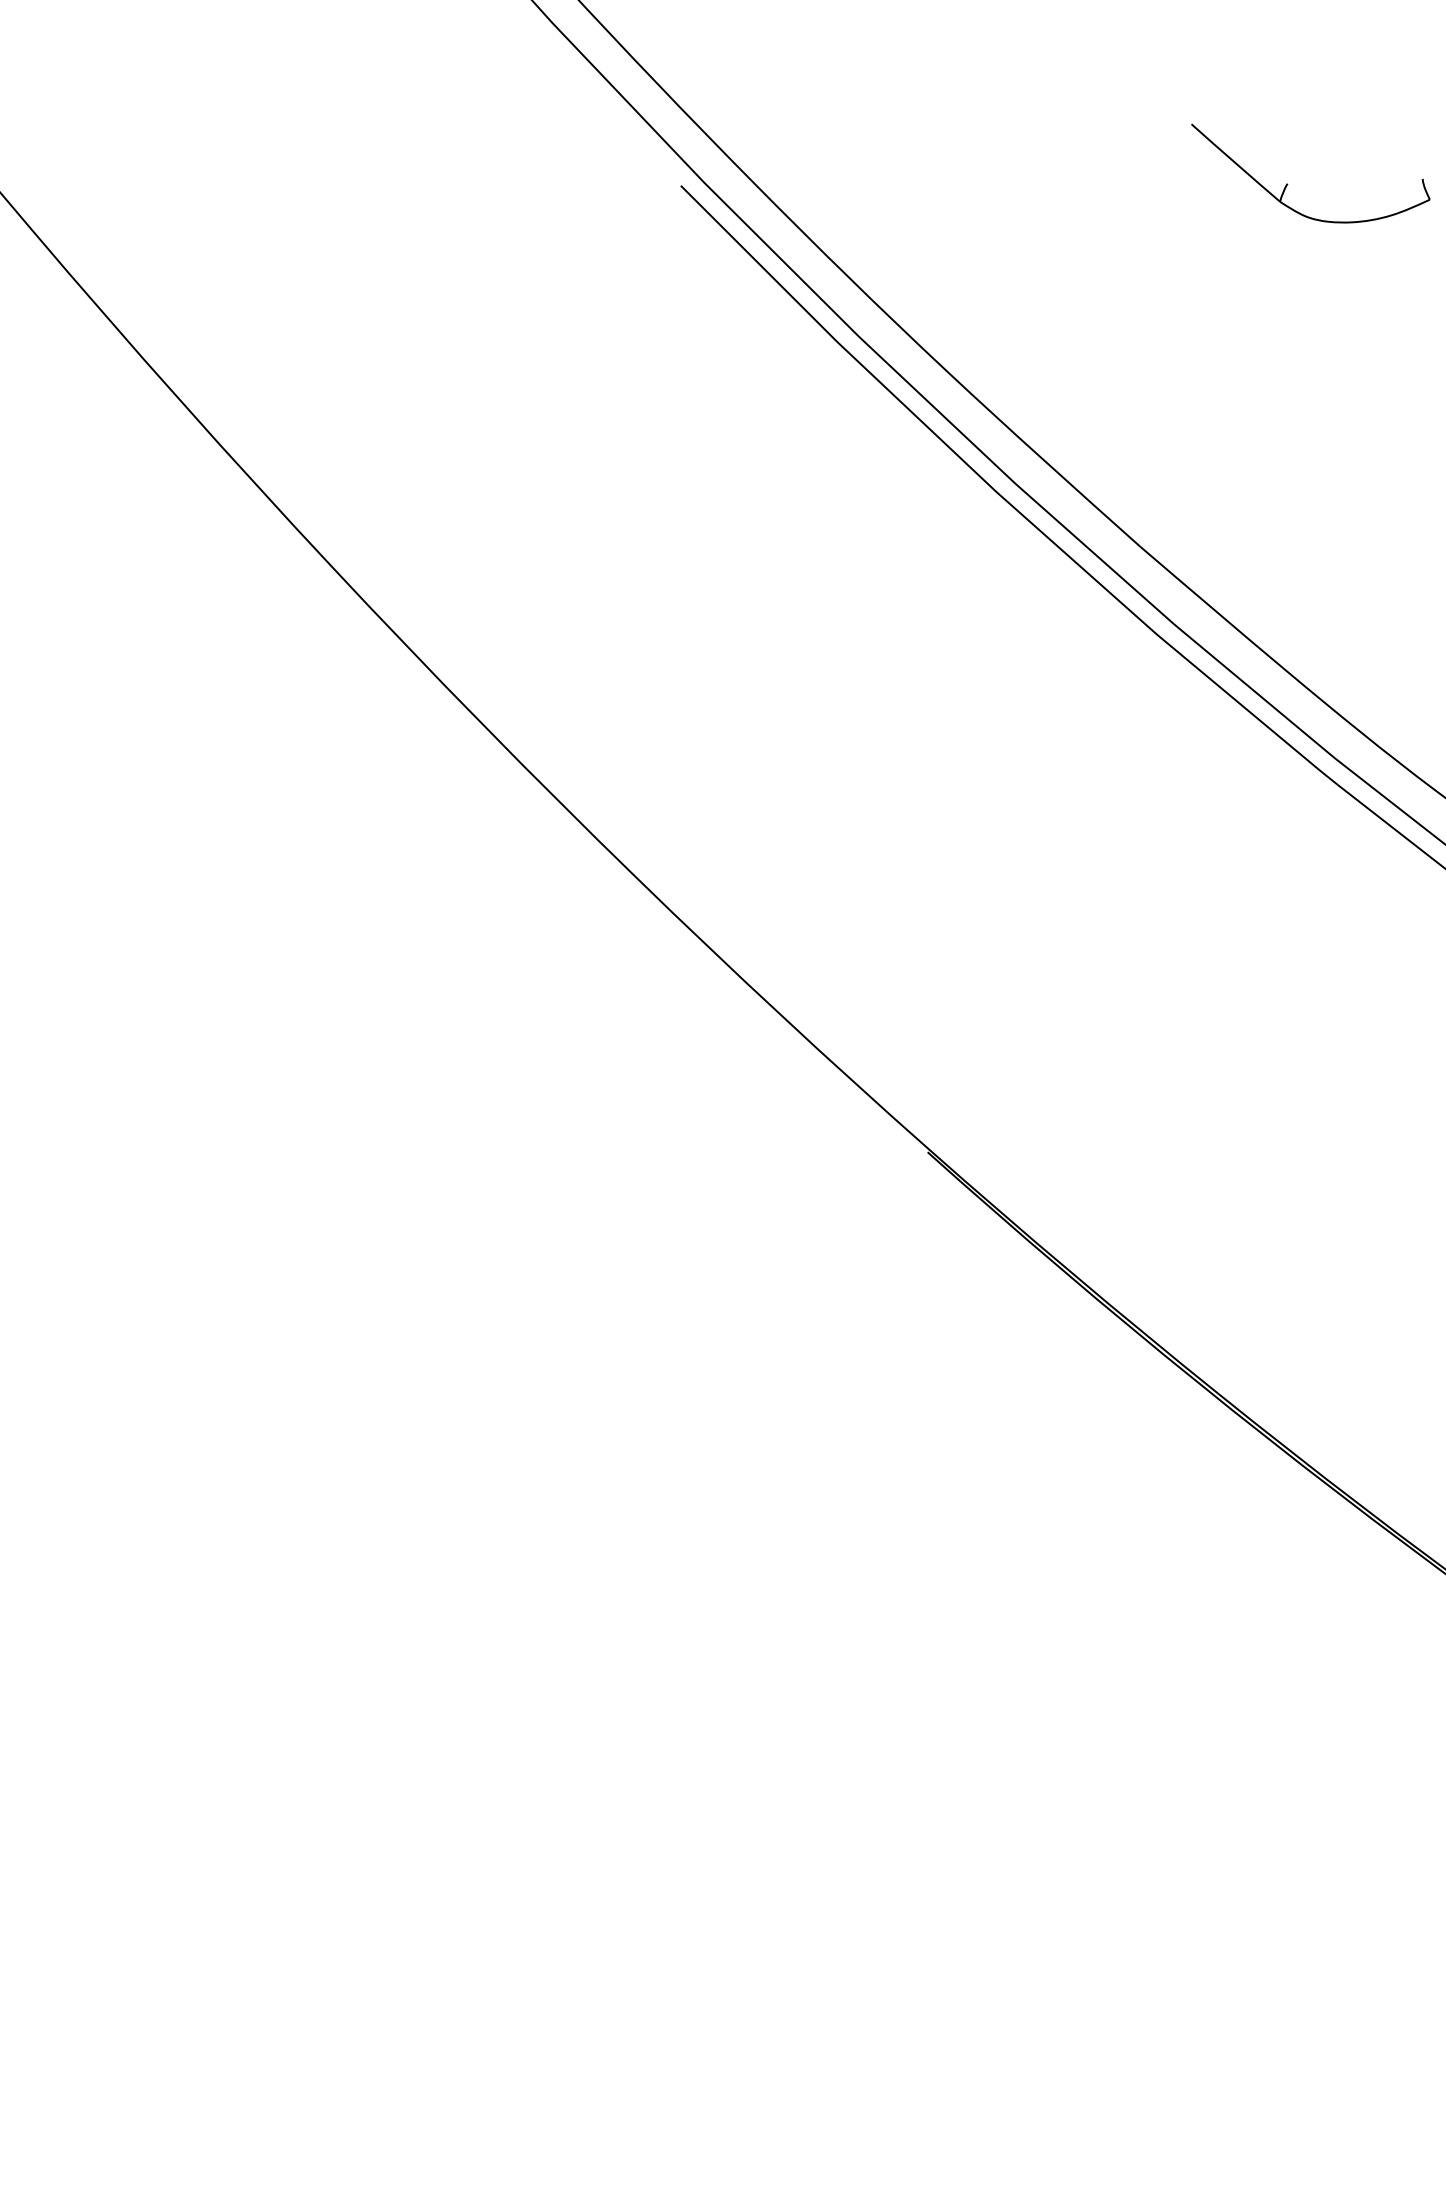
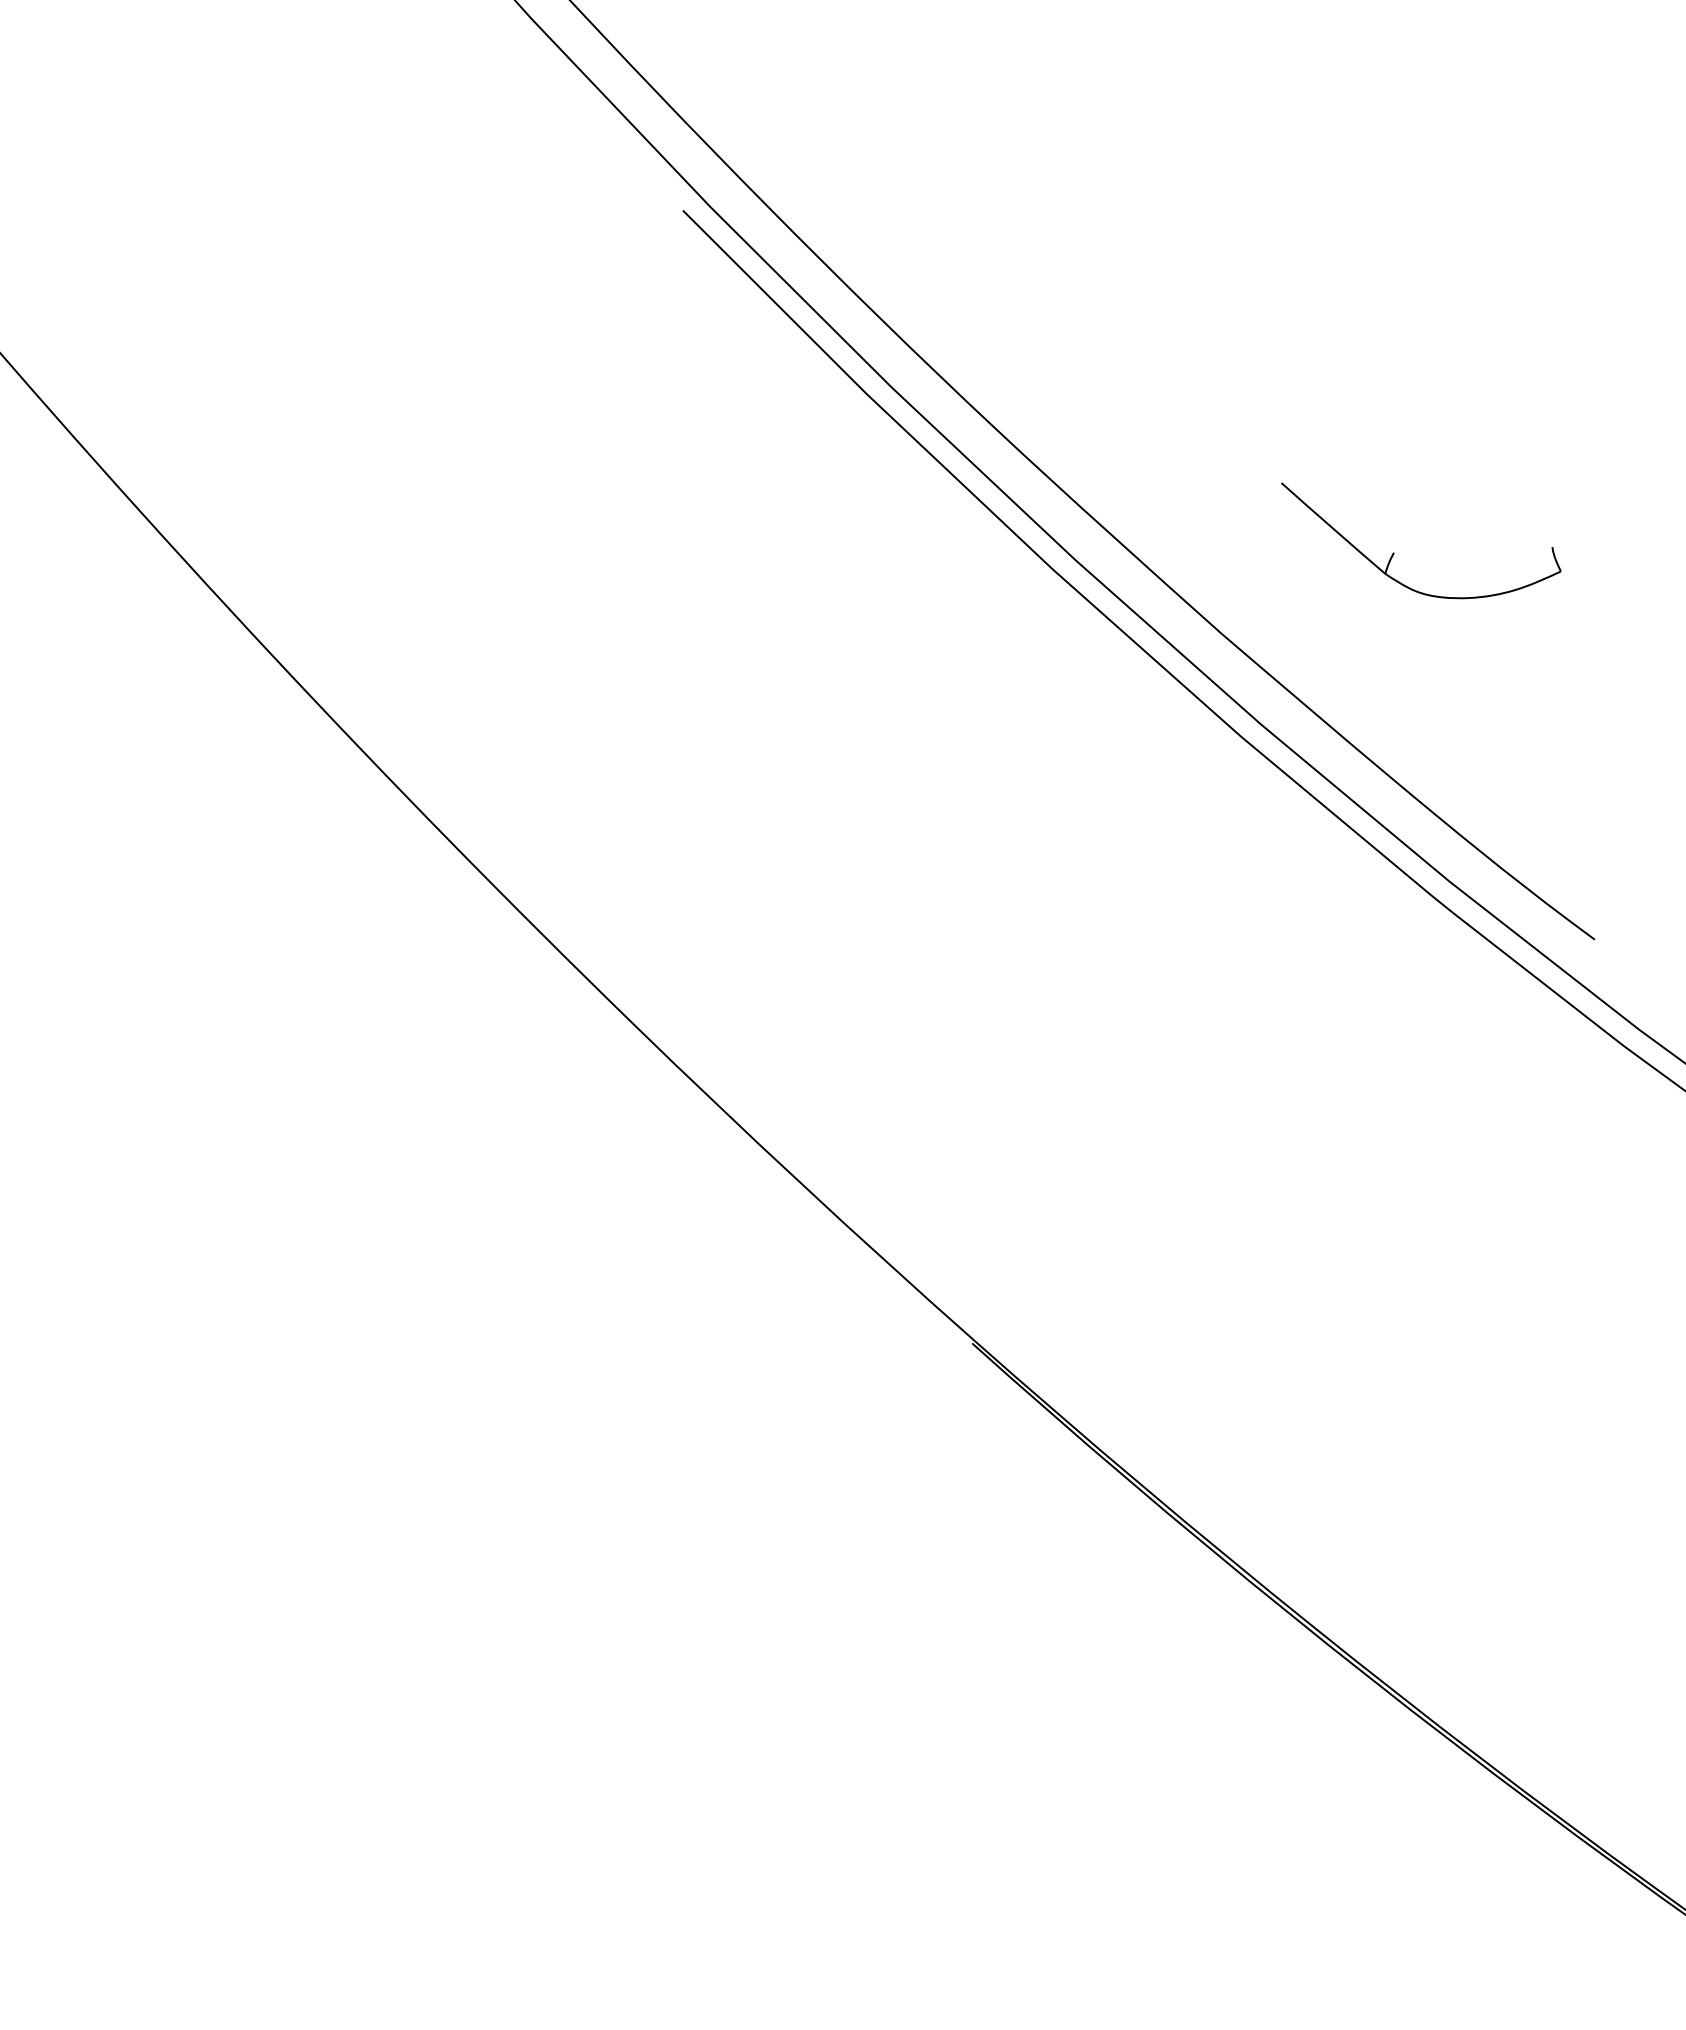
part: (1288, 184) -> (1395, 553), moved

